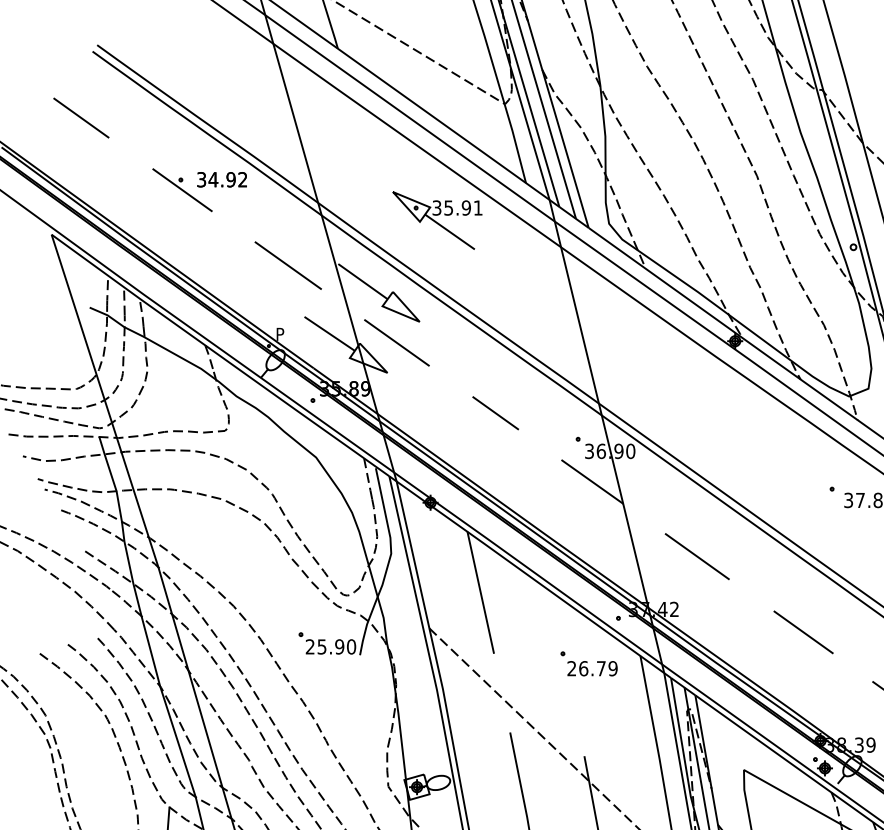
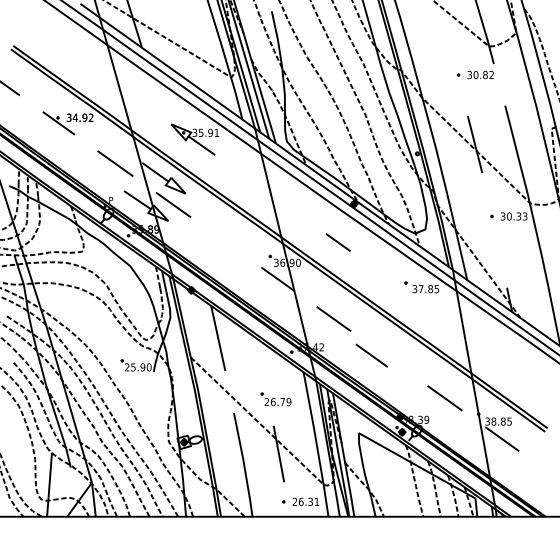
line: (494, 413) -> (337, 242), moved
line: (803, 632) -> (371, 355), moved
part: (587, 663) -> (275, 399), moved

